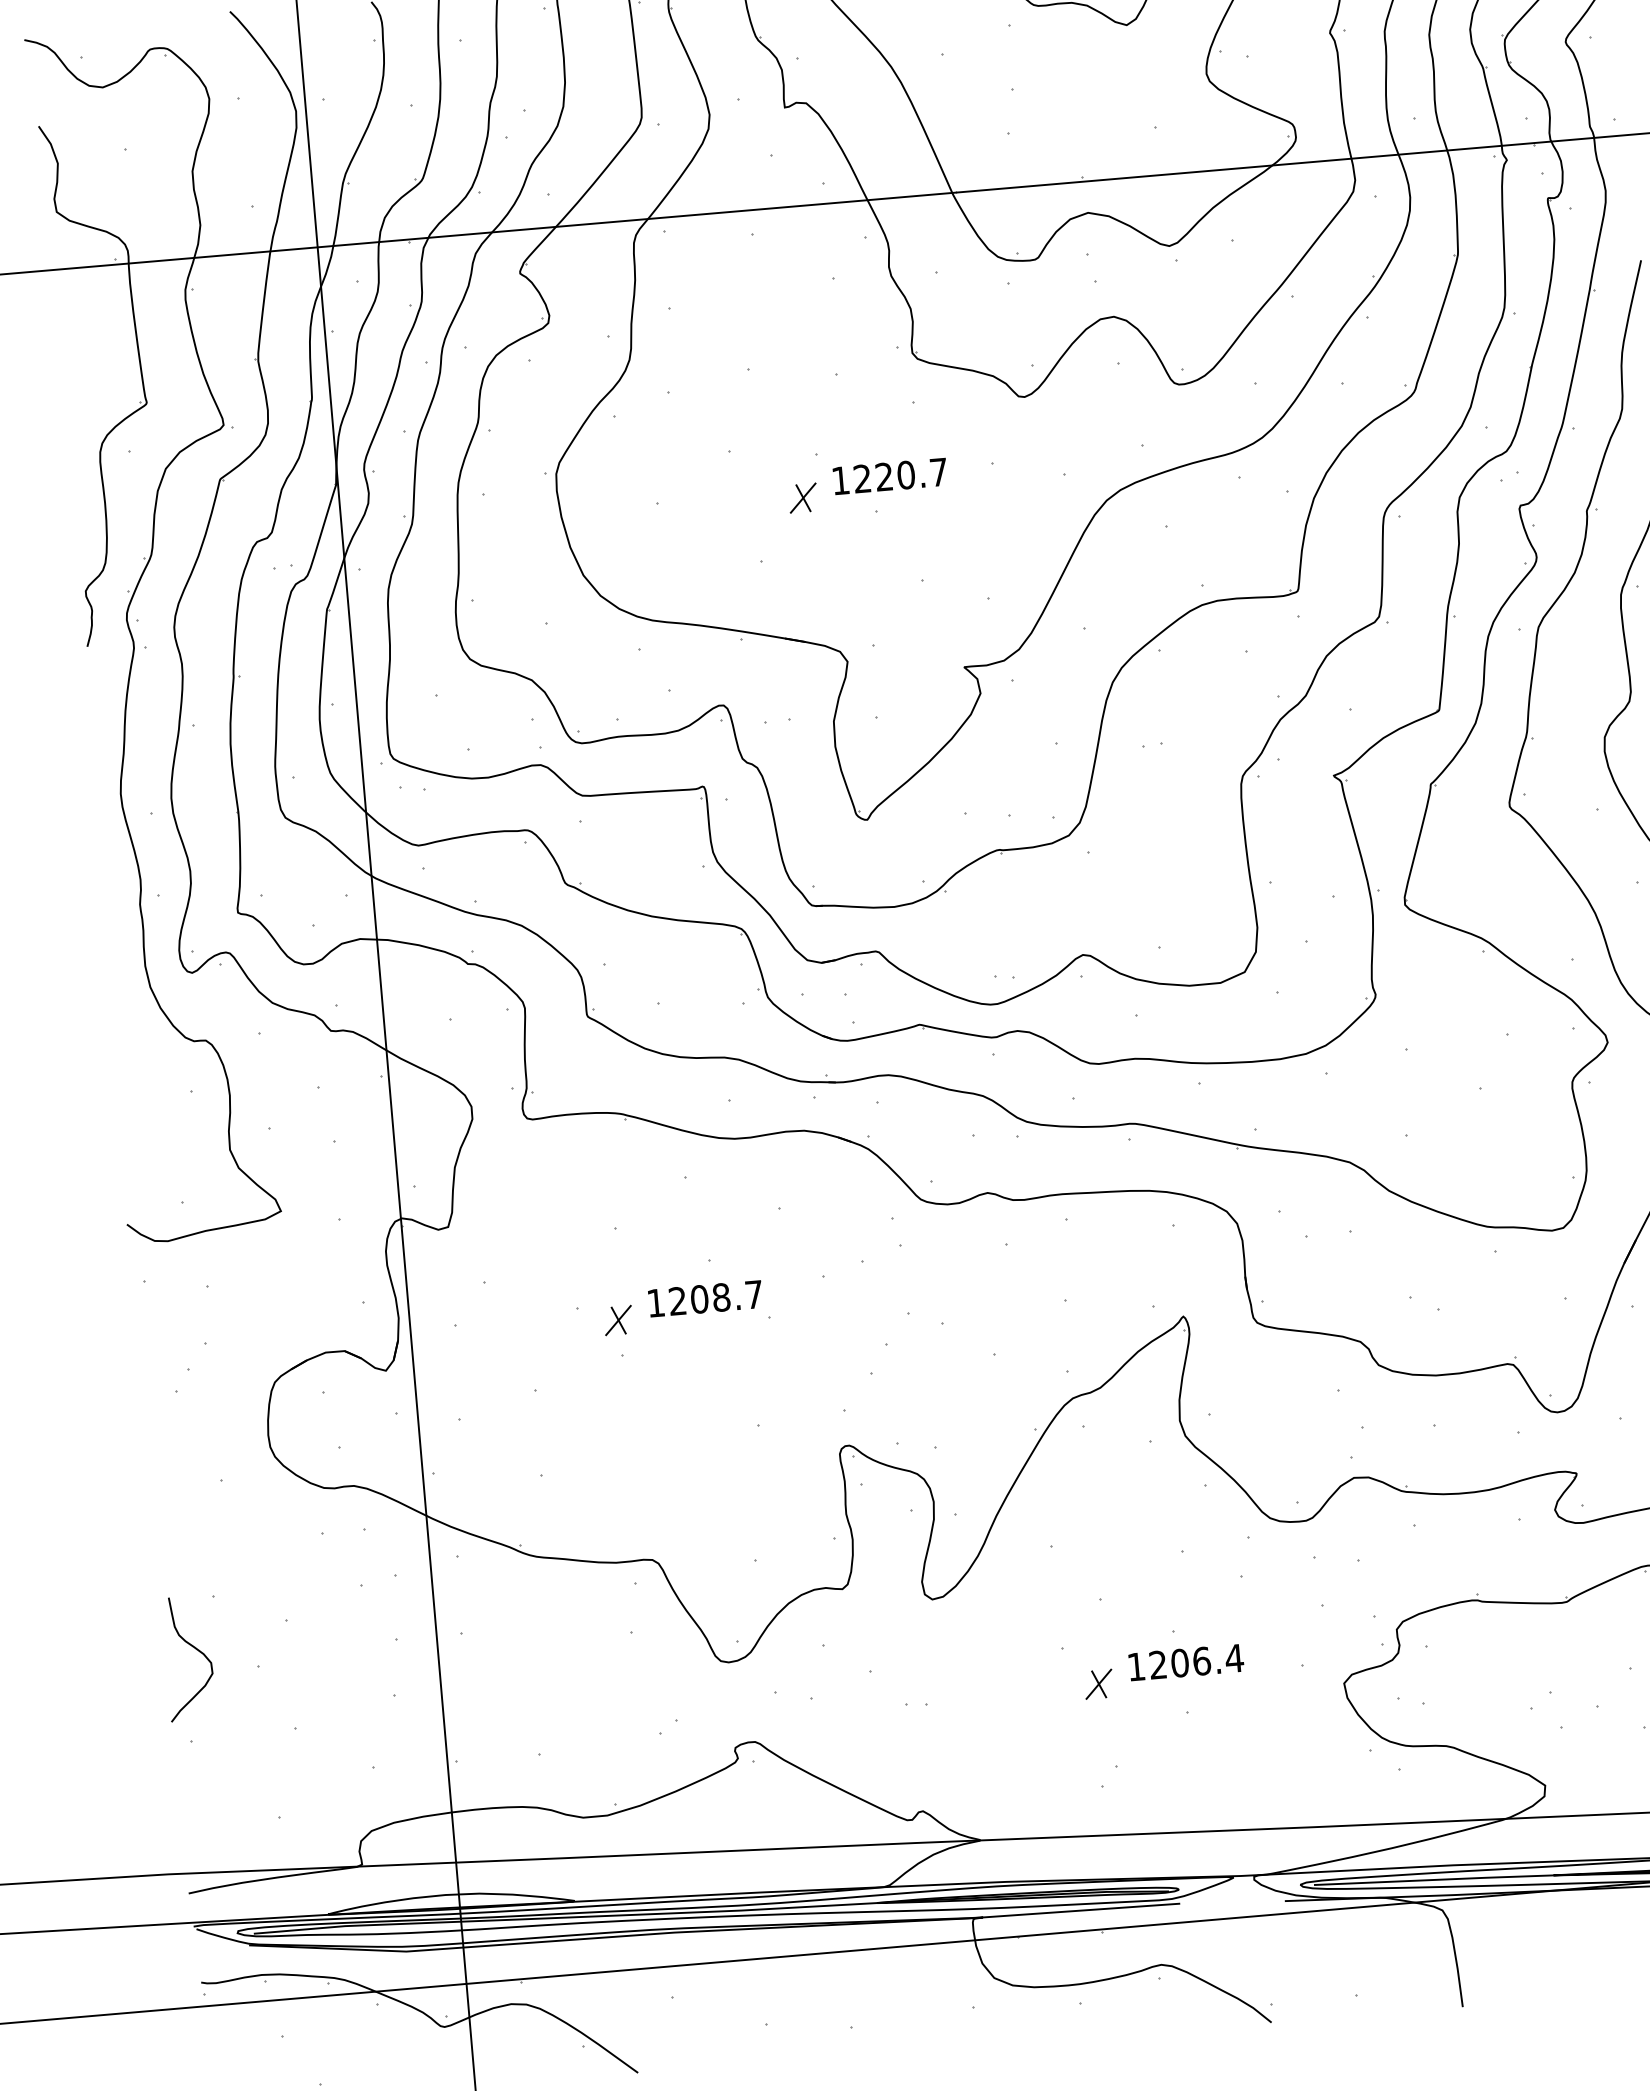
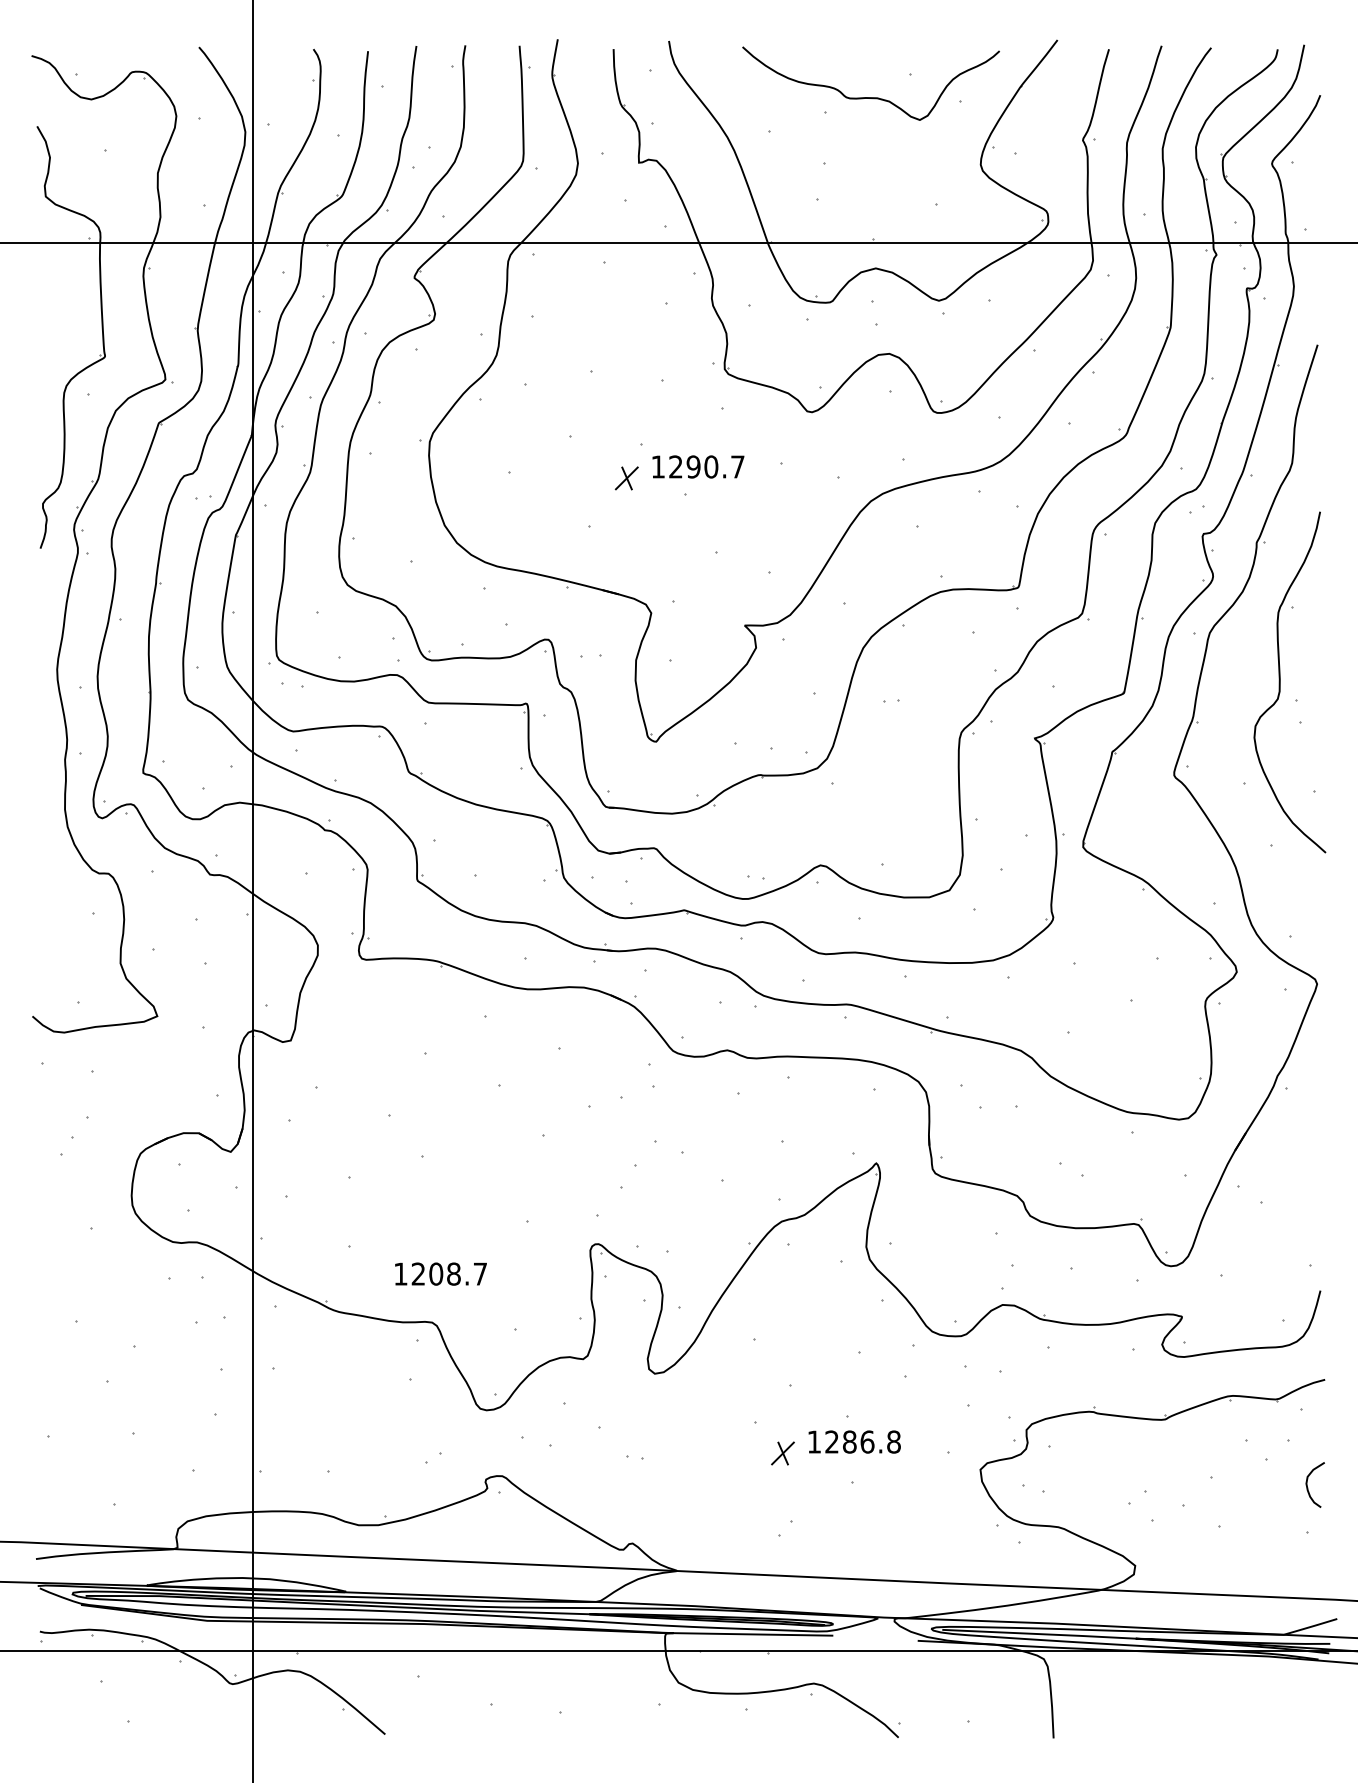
text: (884, 476) -> (693, 466), 1220.7 -> 1290.7
text: (704, 1298) -> (440, 1273), moved
part: (618, 1320) -> (421, 1127), removed
curve: (195, 1649) -> (58, 1363), removed
text: (1206, 1660) -> (871, 1441), 1206.4 -> 1286.8

